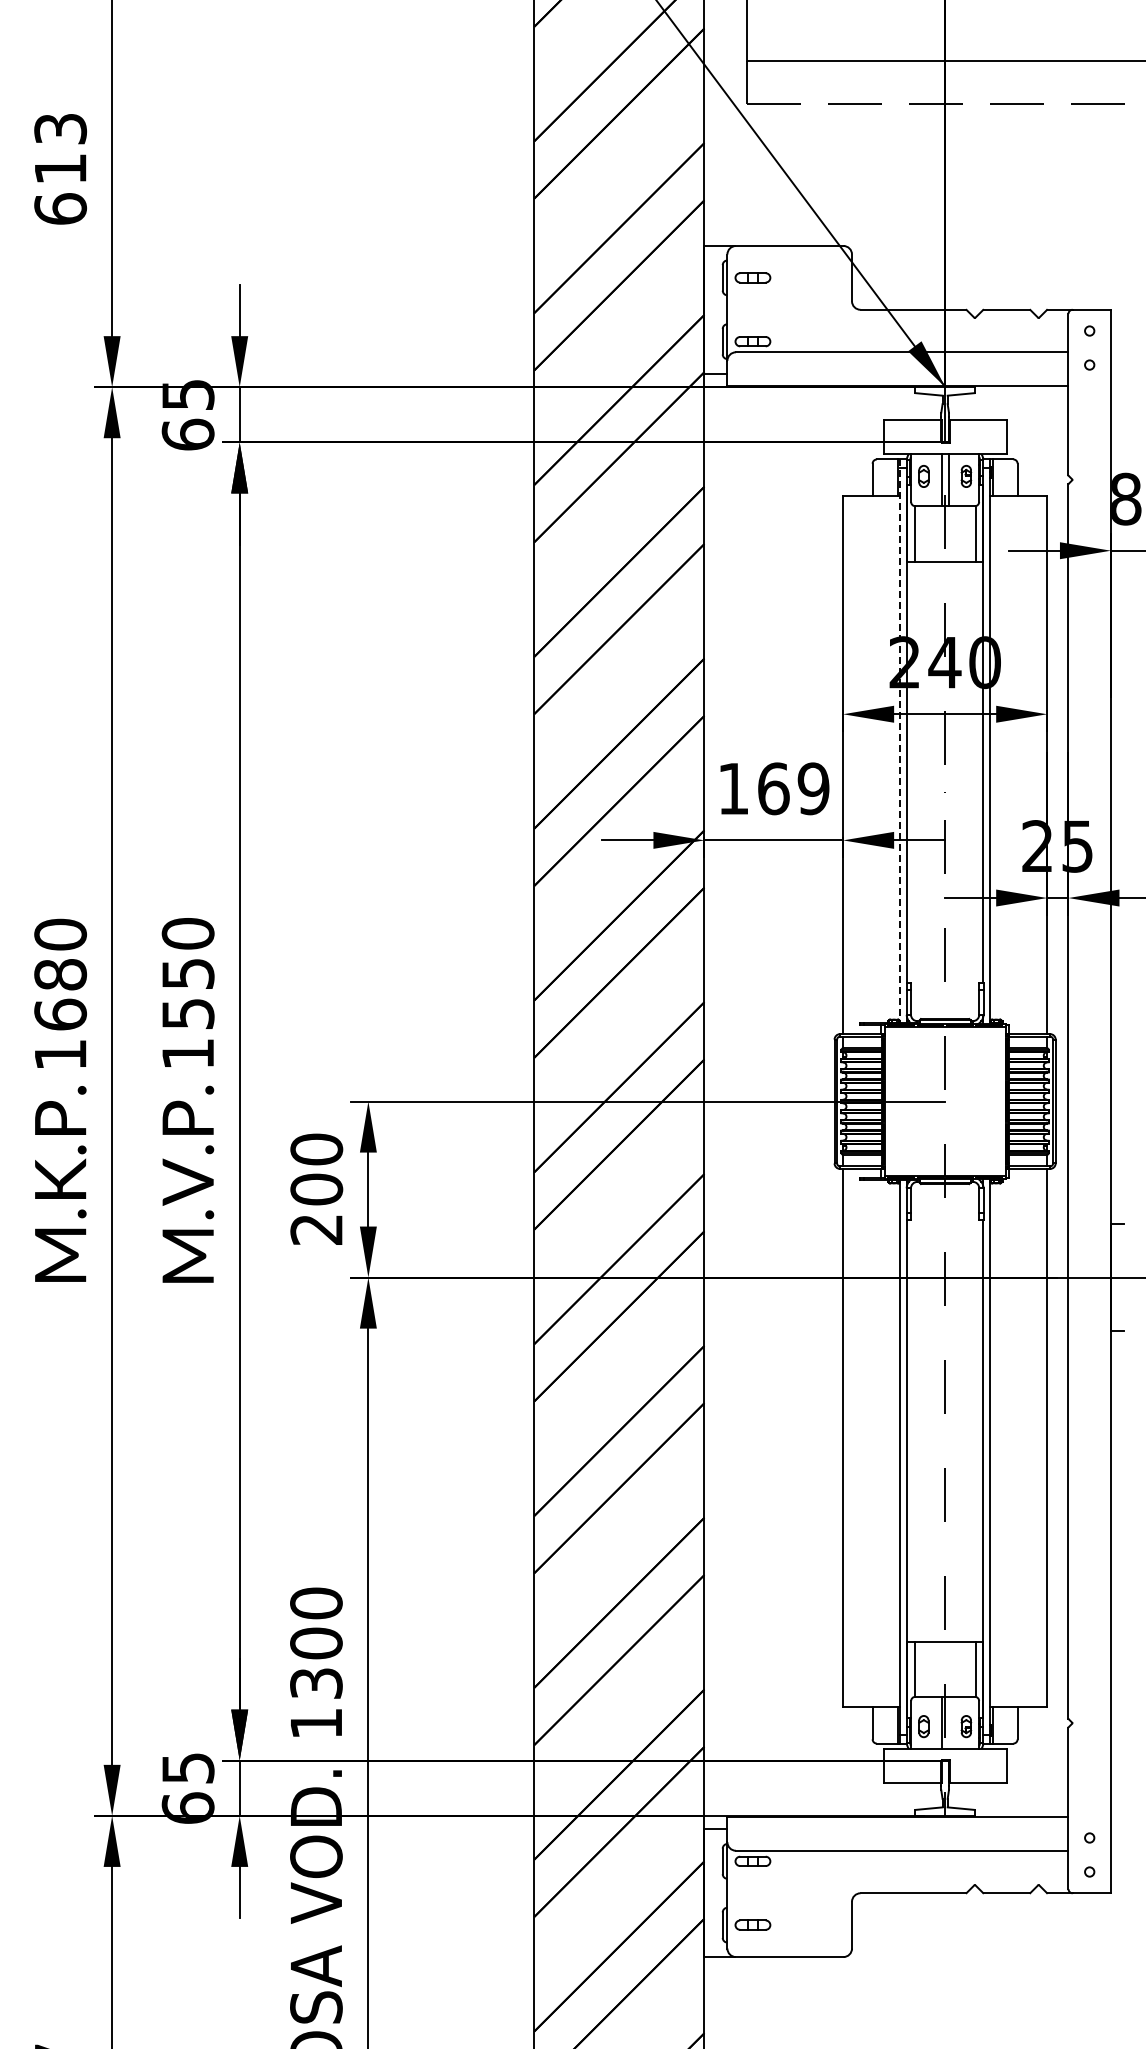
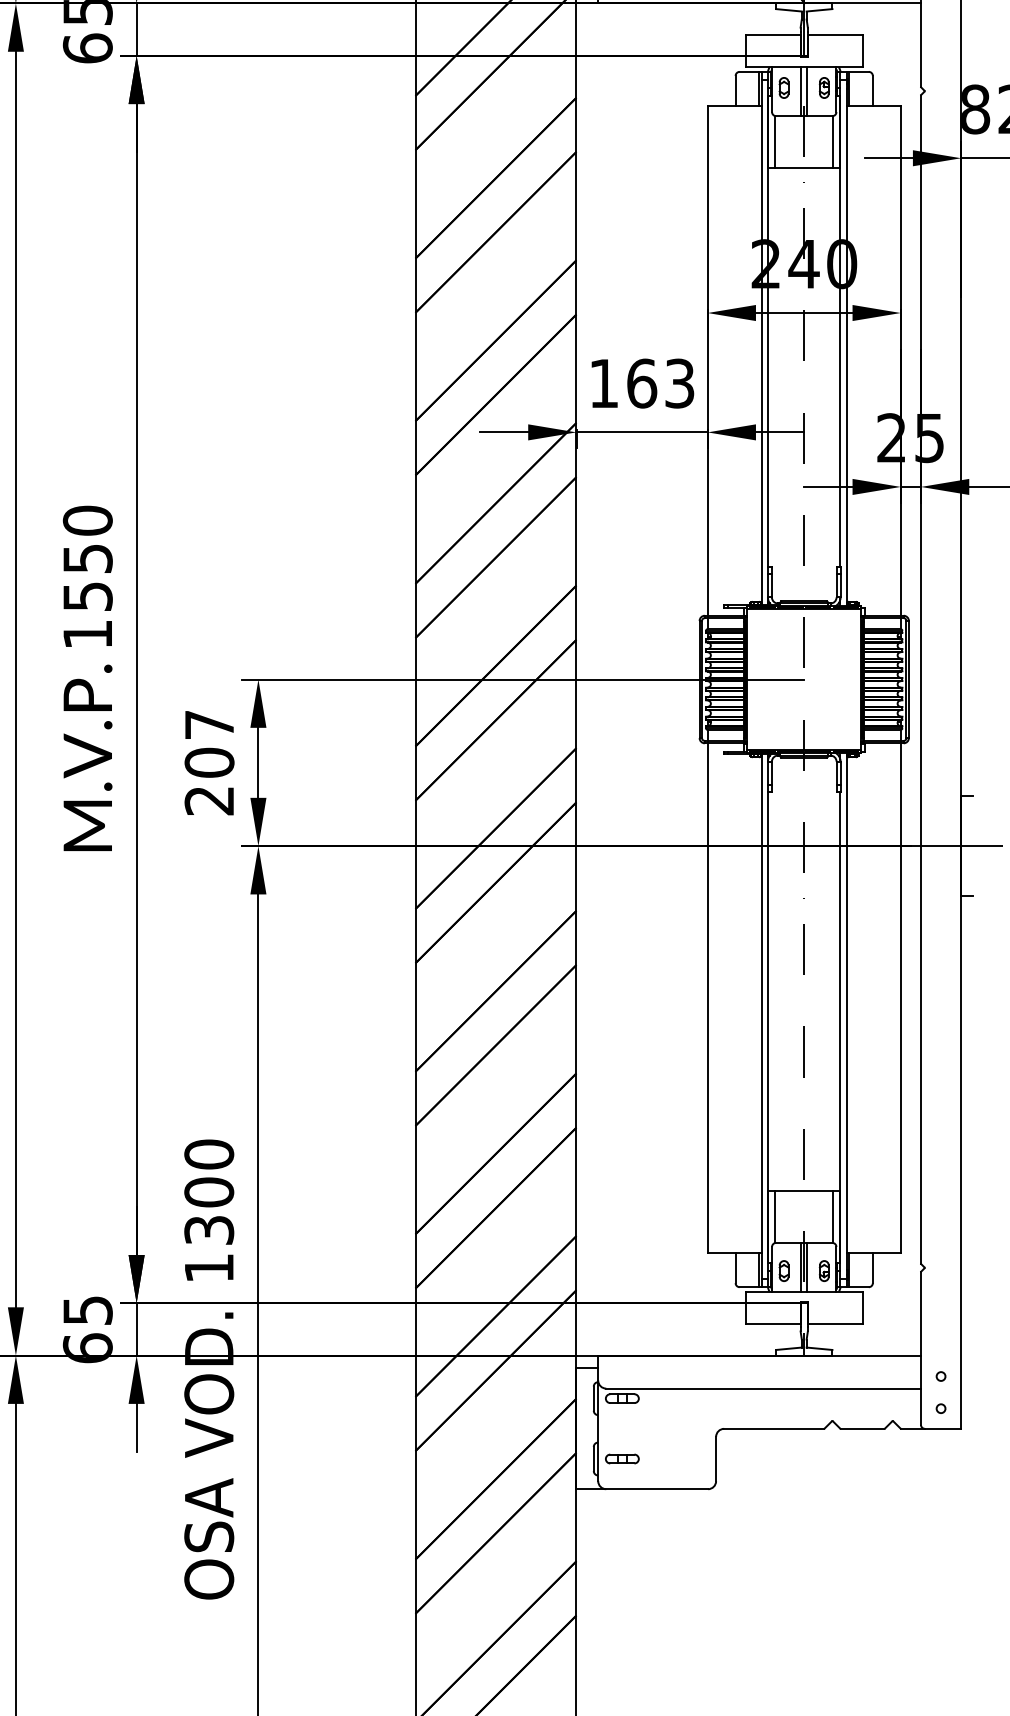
line: (900, 741) -> (762, 338), dashed -> solid
text: (813, 788) -> (679, 383), 169 -> 163
text: (316, 1149) -> (209, 724), 200 -> 207
line: (948, 1722) -> (807, 1267), added

